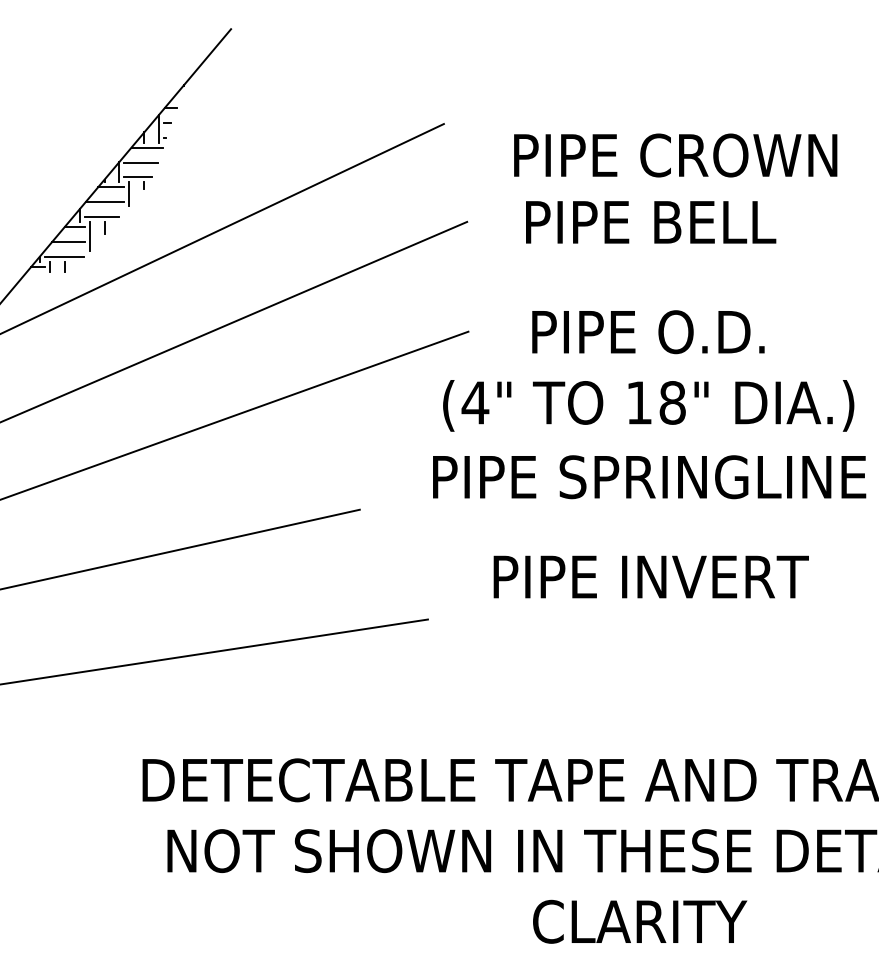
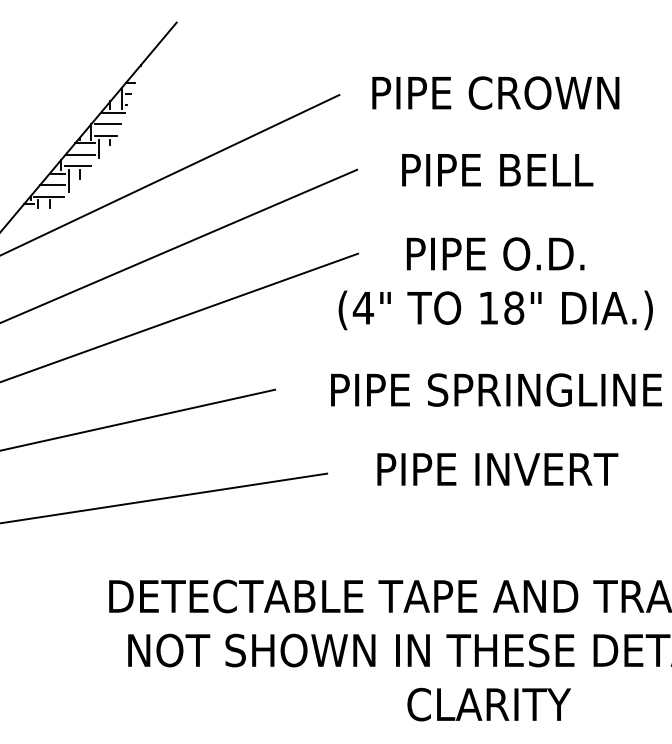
text: (675, 155) -> (495, 93), moved
text: (649, 477) -> (496, 390), moved
text: (650, 576) -> (497, 469), moved

